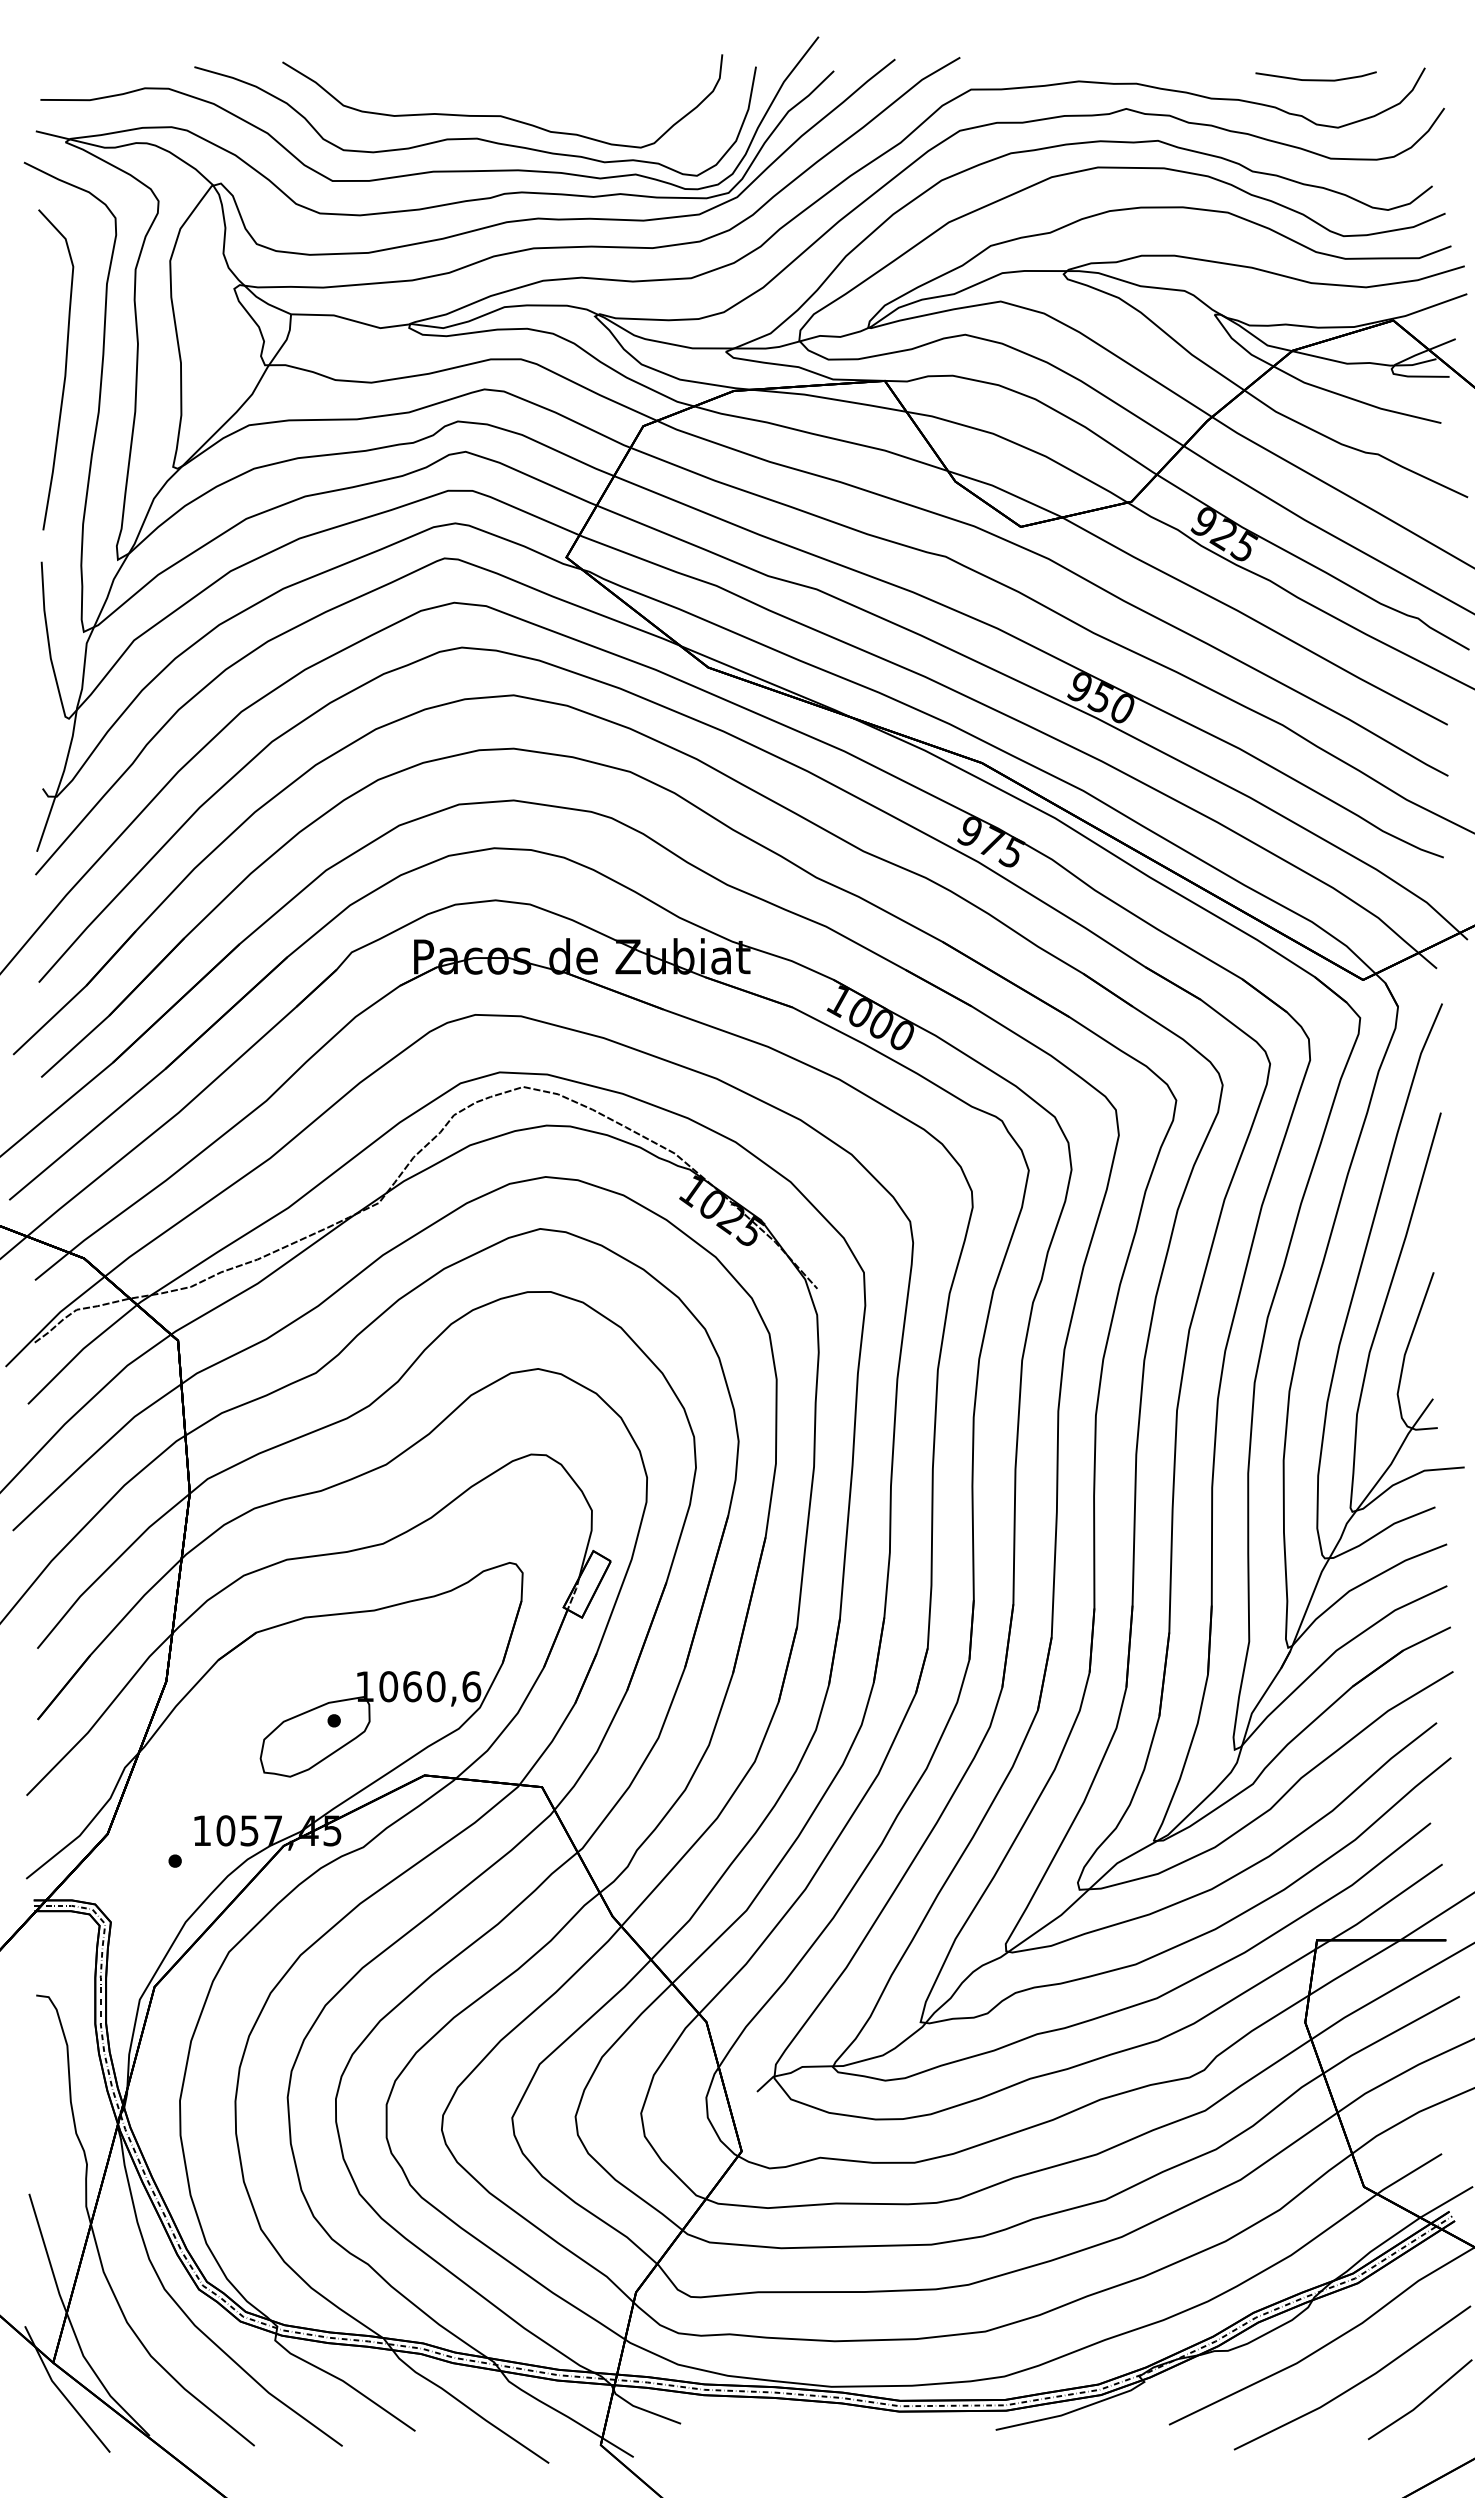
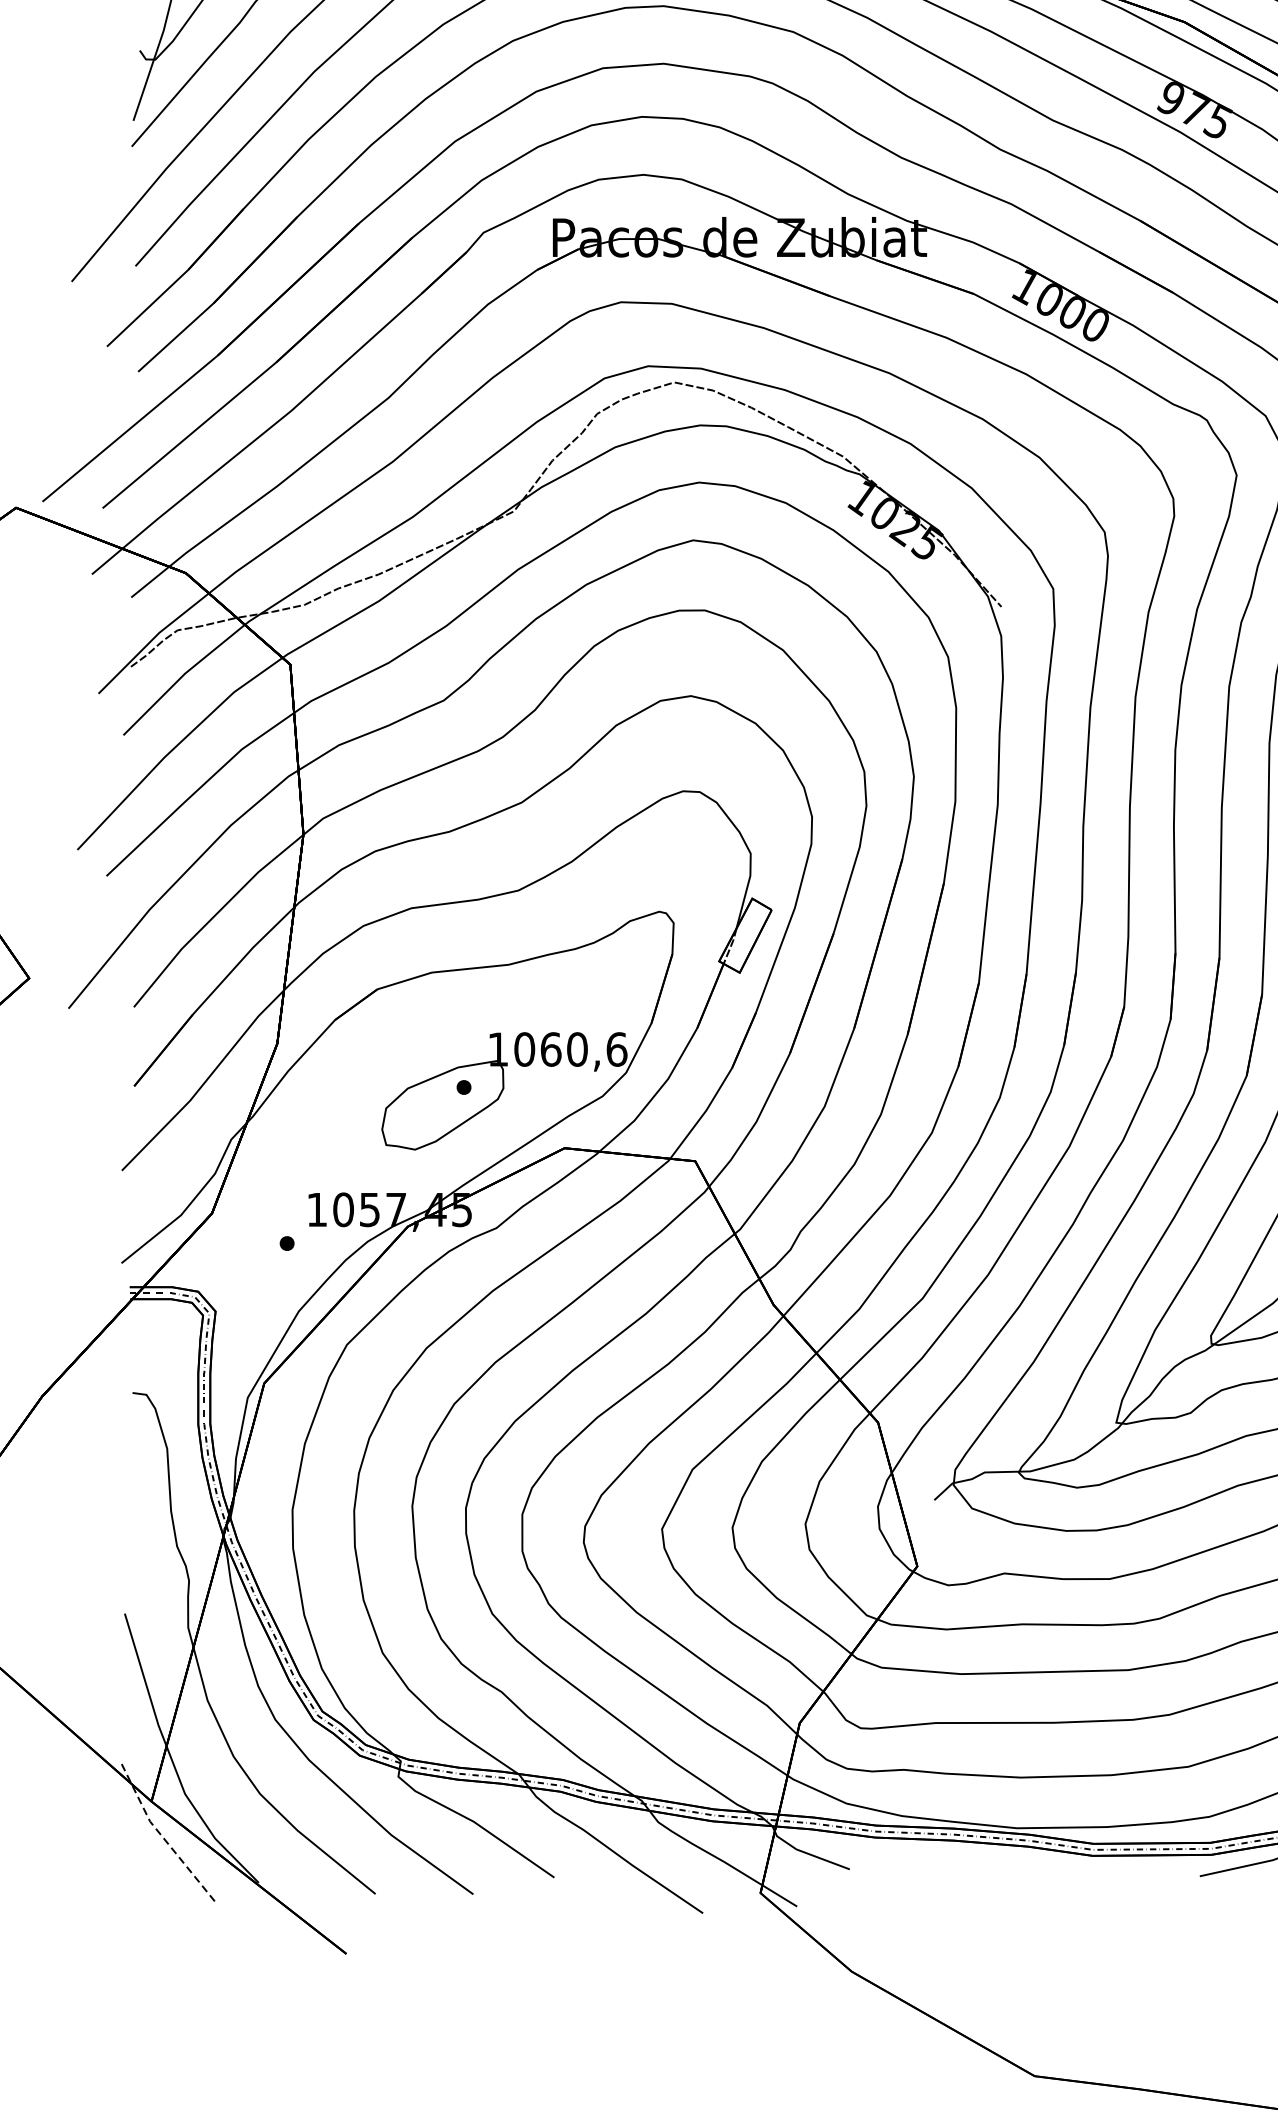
line: (61, 2392) -> (160, 1834), solid -> dashed

